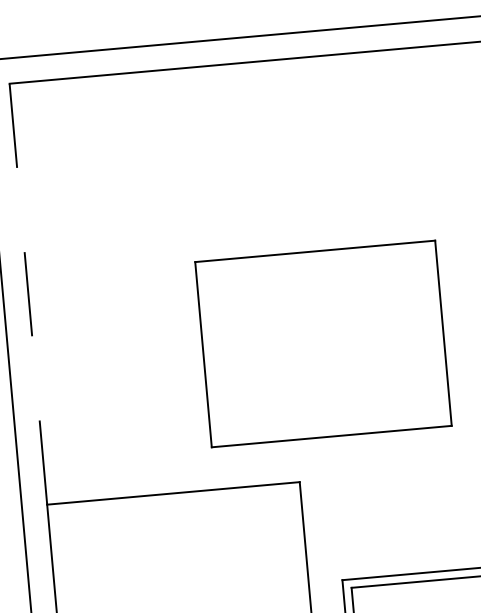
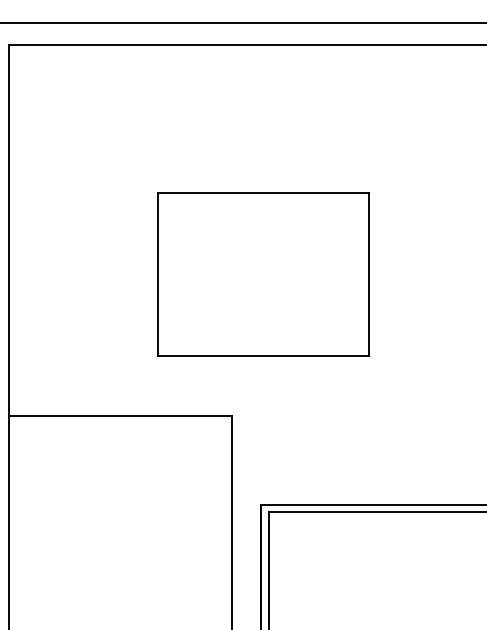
line: (28, 293) -> (9, 229), dashed -> solid
part: (323, 343) -> (263, 274), moved

